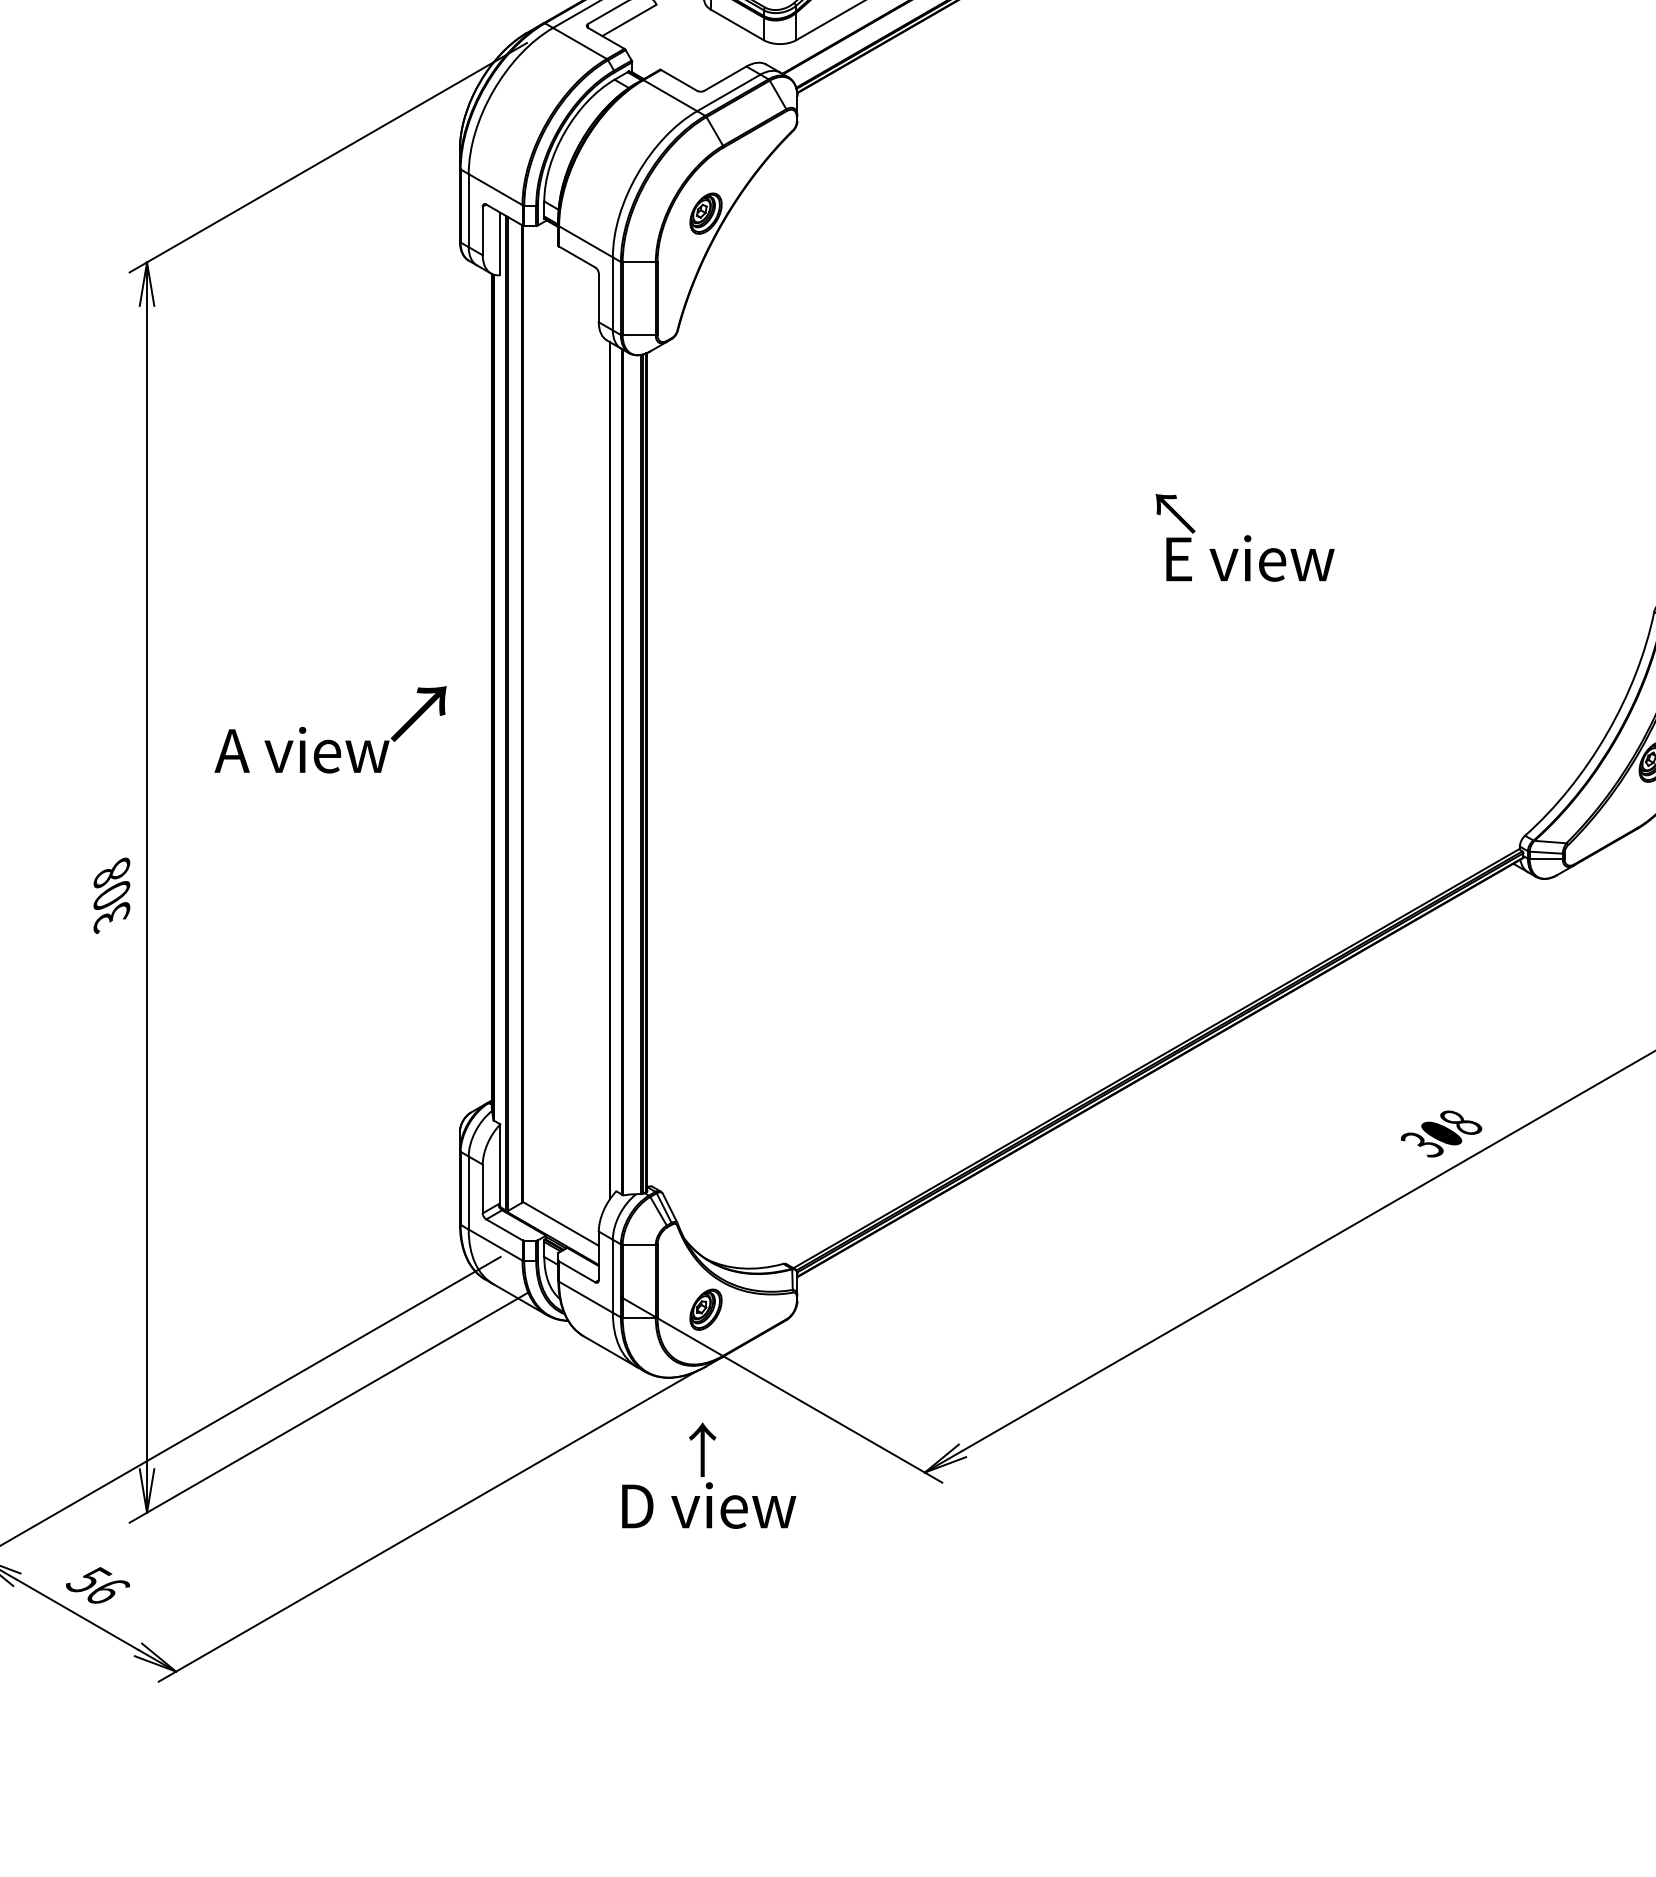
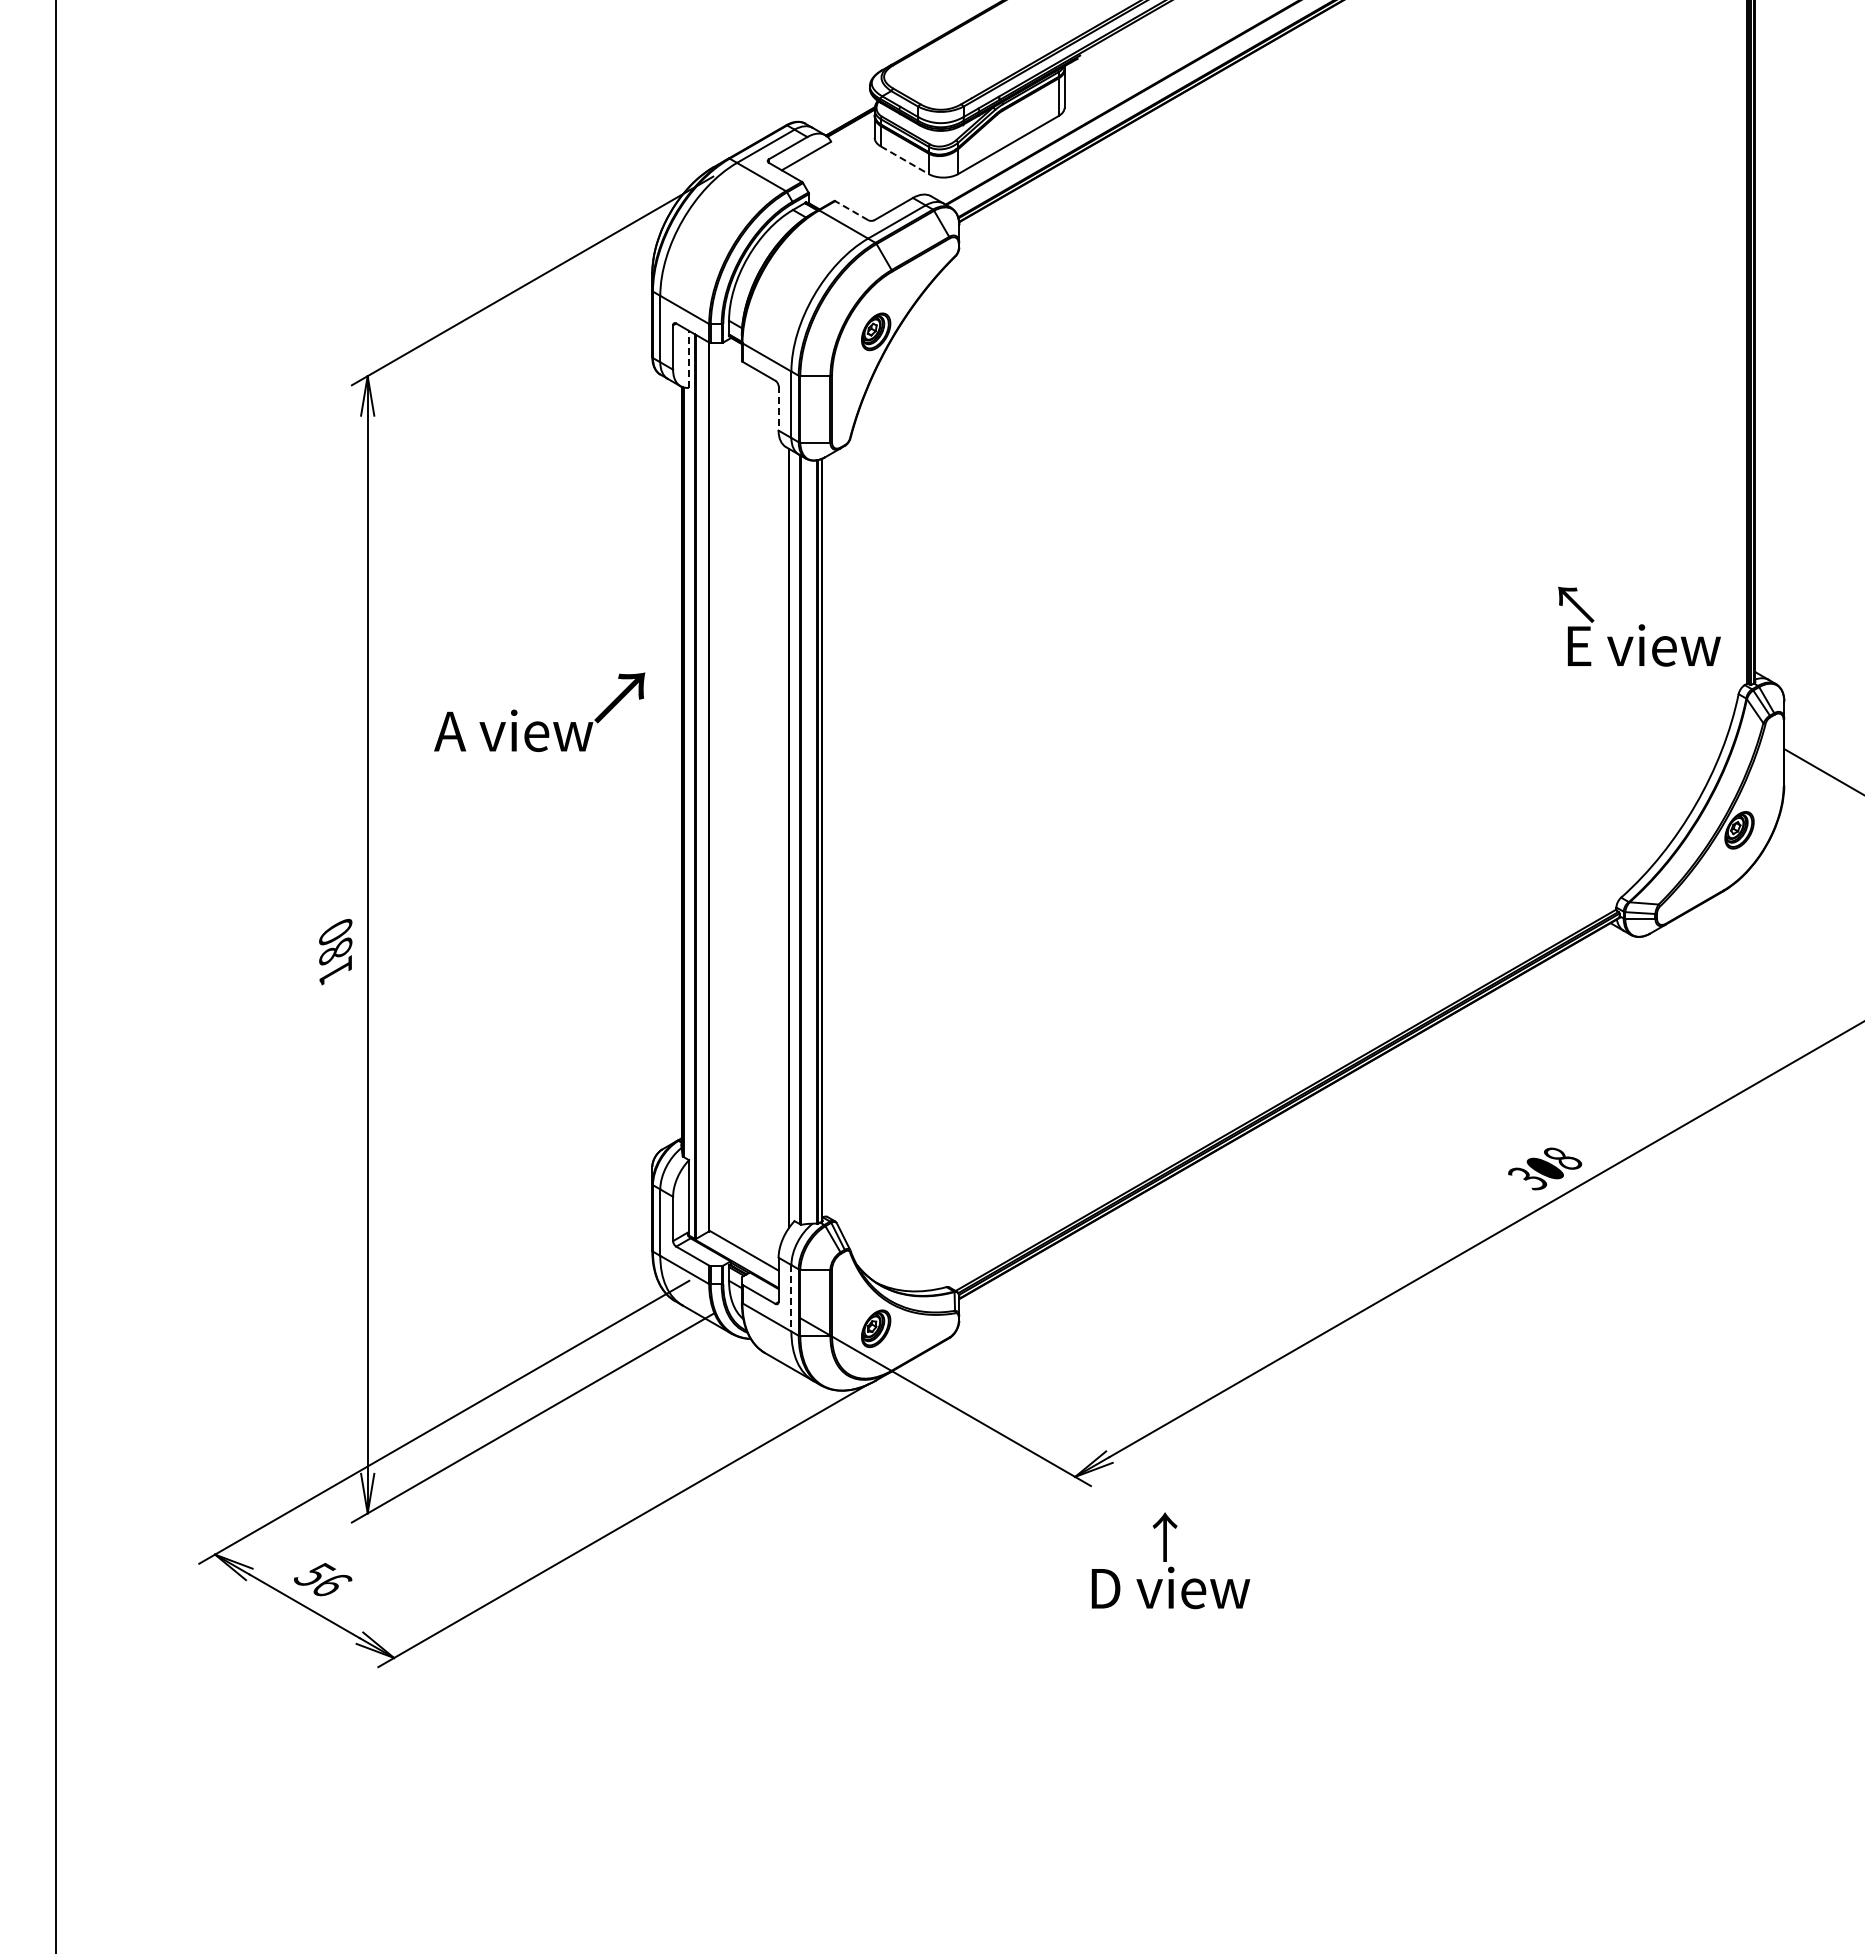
line: (737, 25) -> (904, 160), solid -> dashed
line: (678, 80) -> (851, 210), solid -> dashed
line: (500, 242) -> (689, 358), solid -> dashed
line: (598, 297) -> (778, 408), solid -> dashed
text: (1245, 537) -> (1639, 626), moved
text: (330, 728) -> (539, 711), moved
text: (111, 896) -> (335, 952), 308 -> 180
line: (612, 1276) -> (791, 1298), solid -> dashed
text: (708, 1475) -> (1170, 1560), moved

